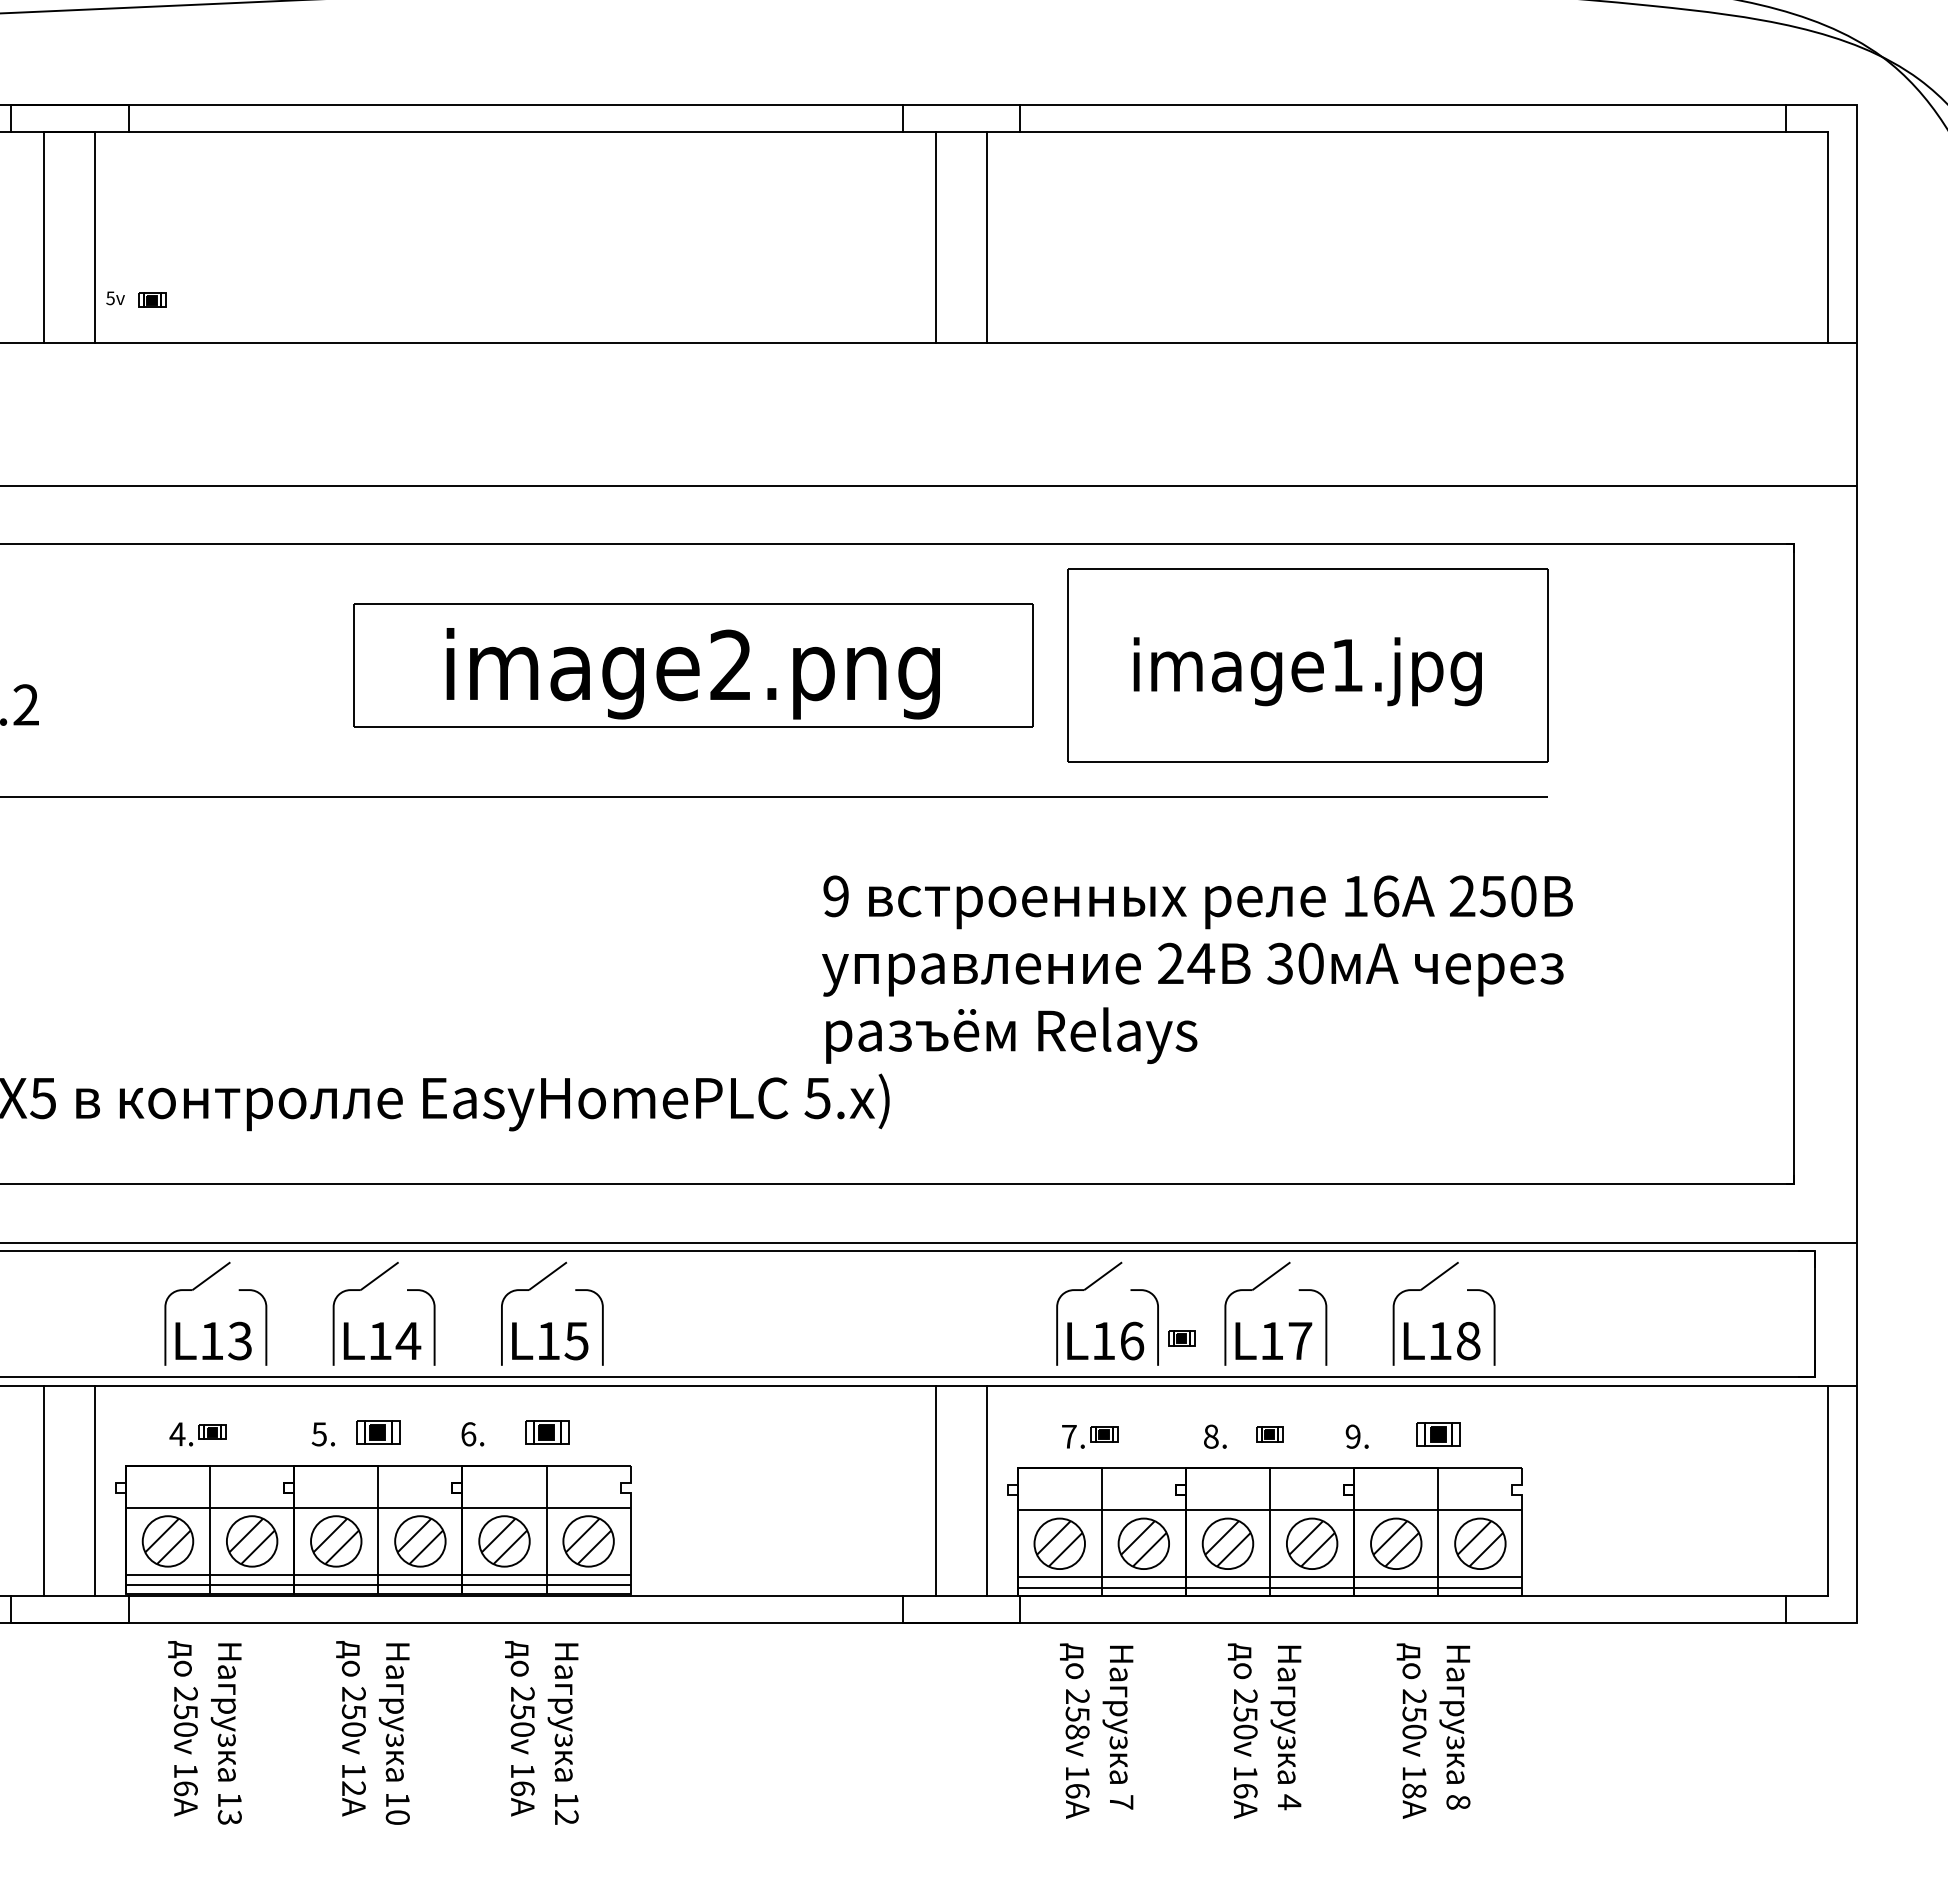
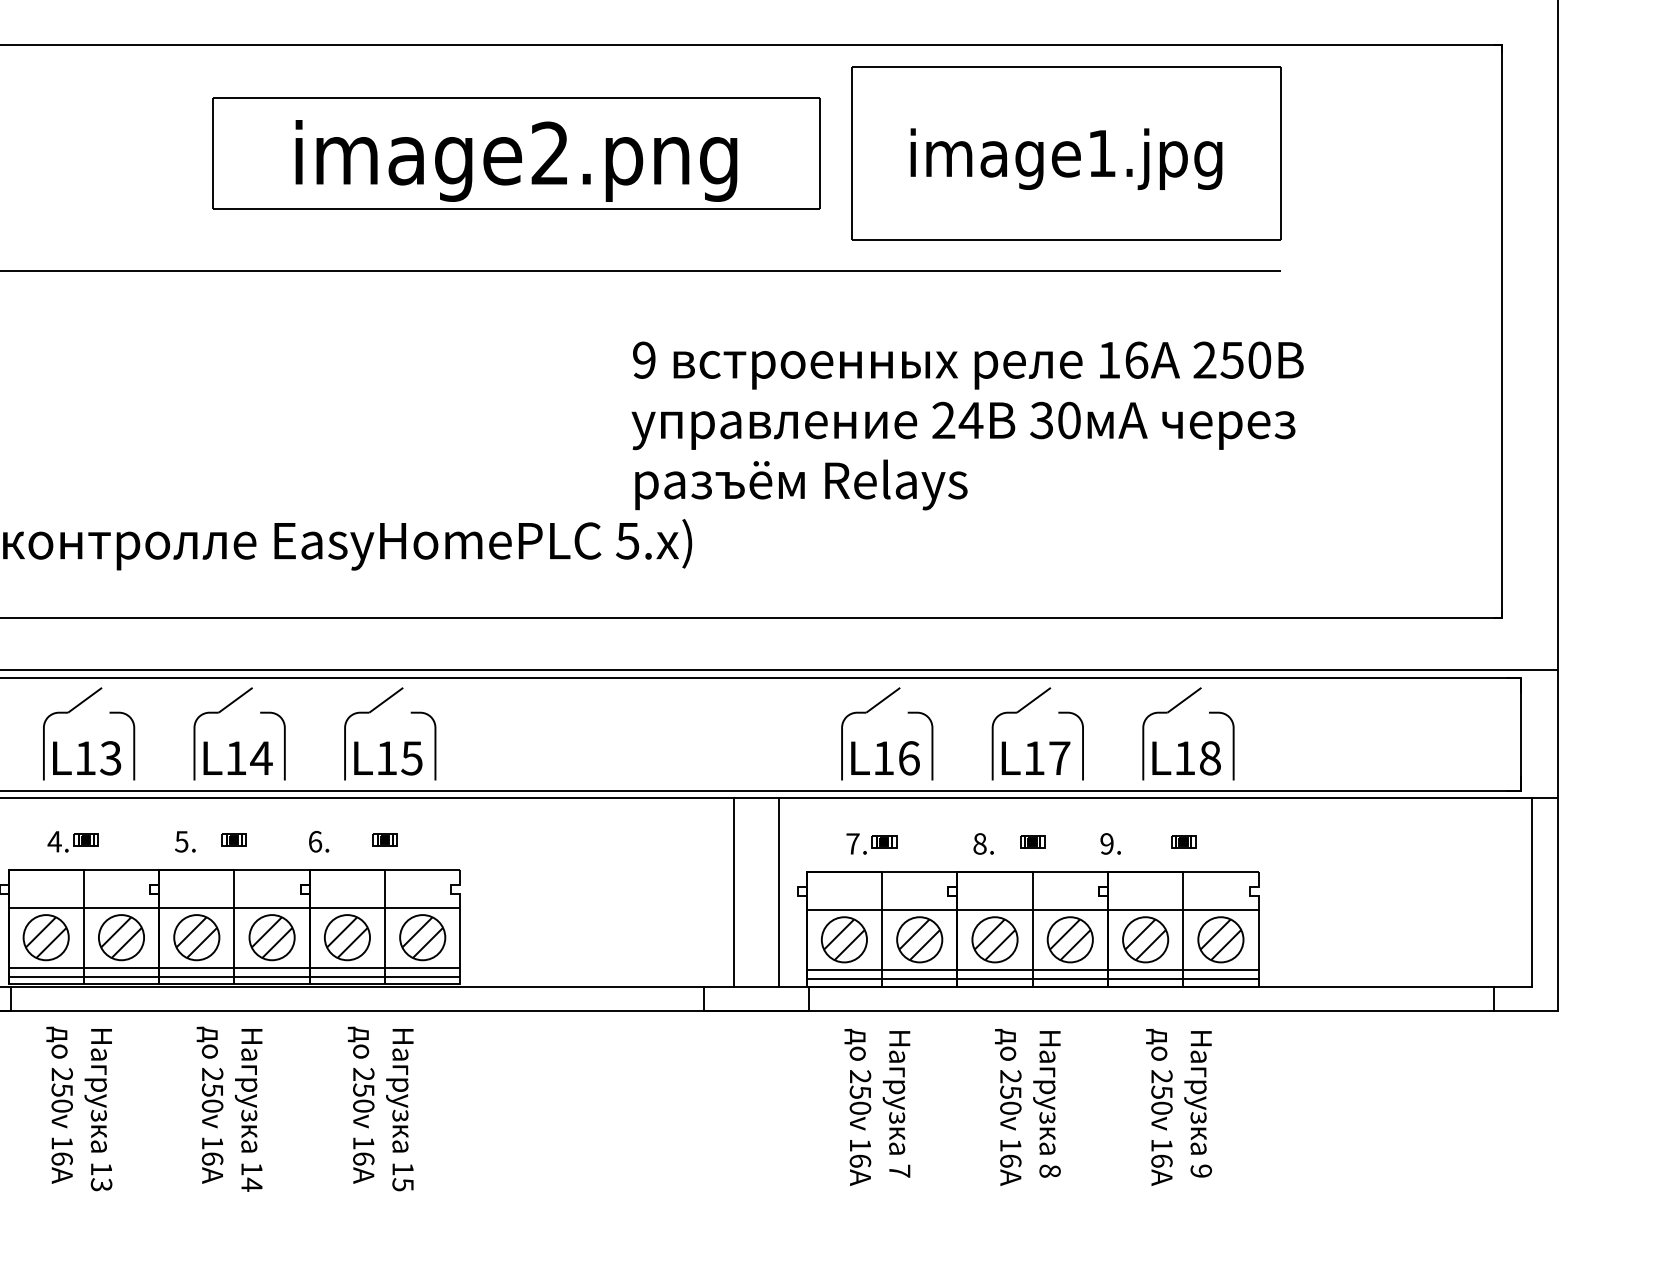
part: (1181, 1338) -> (953, 756), removed
part: (378, 1431) -> (234, 839), size x0.62
part: (546, 1431) -> (385, 839), size x0.62
part: (1438, 1434) -> (1183, 841), size x0.62
text: (1077, 1731) -> (860, 1107), 258v -> 250v
text: (353, 1788) -> (212, 1158), 12 -> 16
text: (1414, 1790) -> (1161, 1160), 18 -> 16
text: (1289, 1802) -> (1050, 1171), 4 -> 8
text: (1458, 1802) -> (1201, 1171), 8 -> 9
text: (397, 1817) -> (251, 1184), 10 -> 14
text: (566, 1817) -> (402, 1184), 12 -> 15

